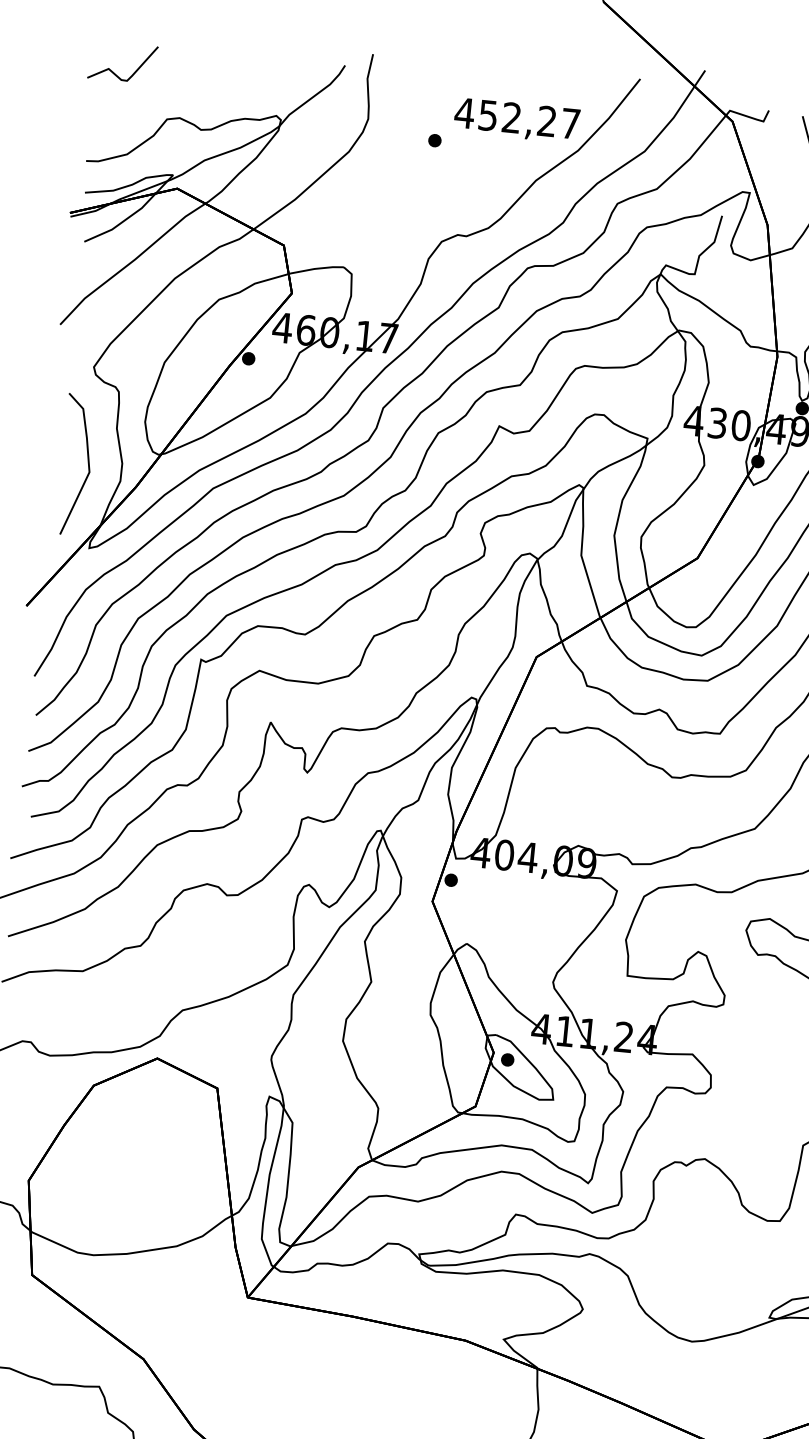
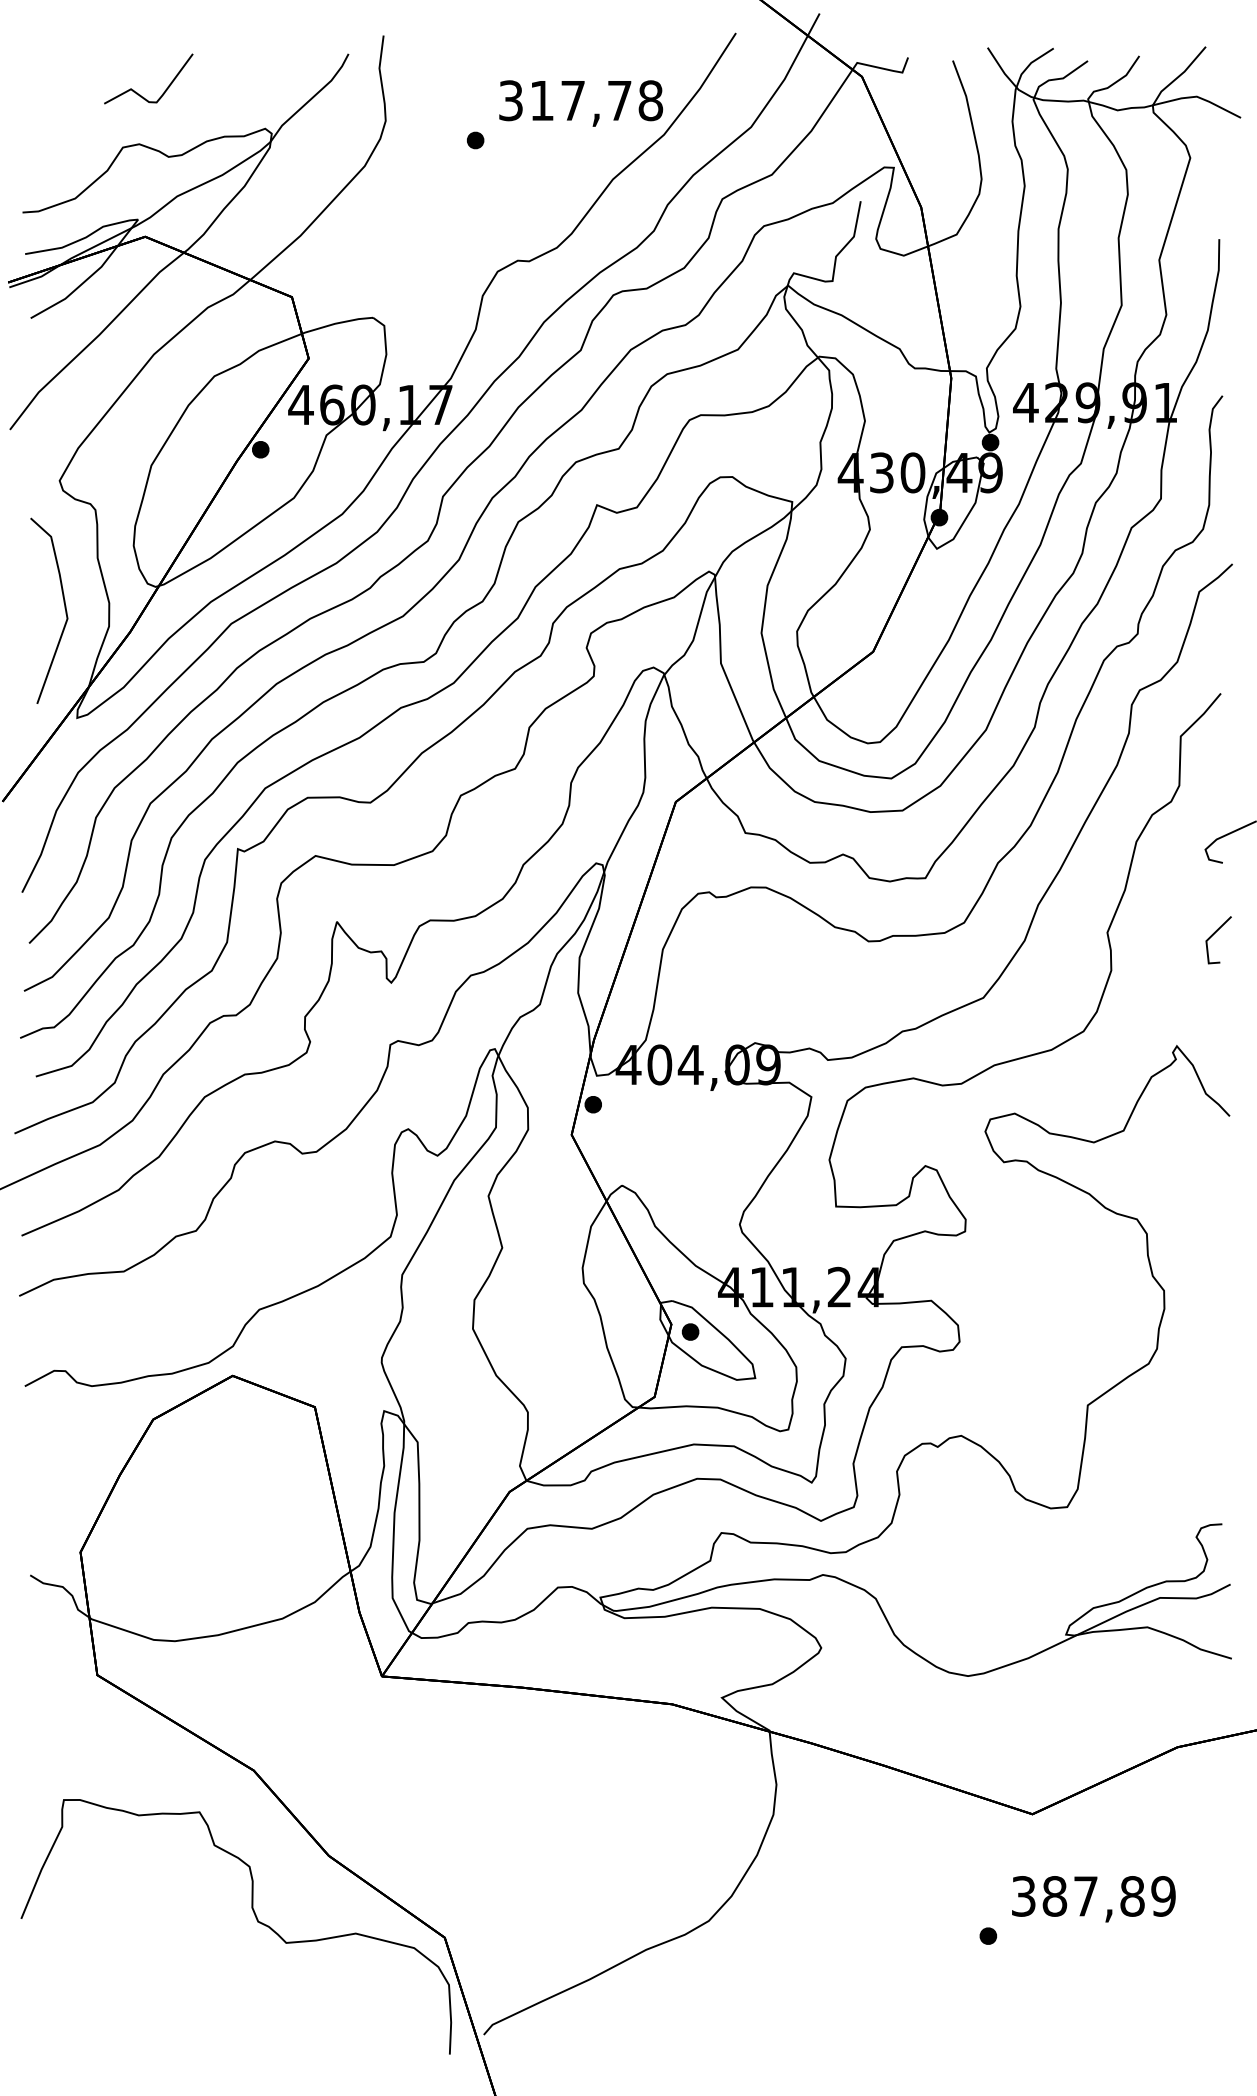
curve: (113, 71) -> (137, 92), moved
text: (517, 118) -> (580, 100), 452,27 -> 317,78

